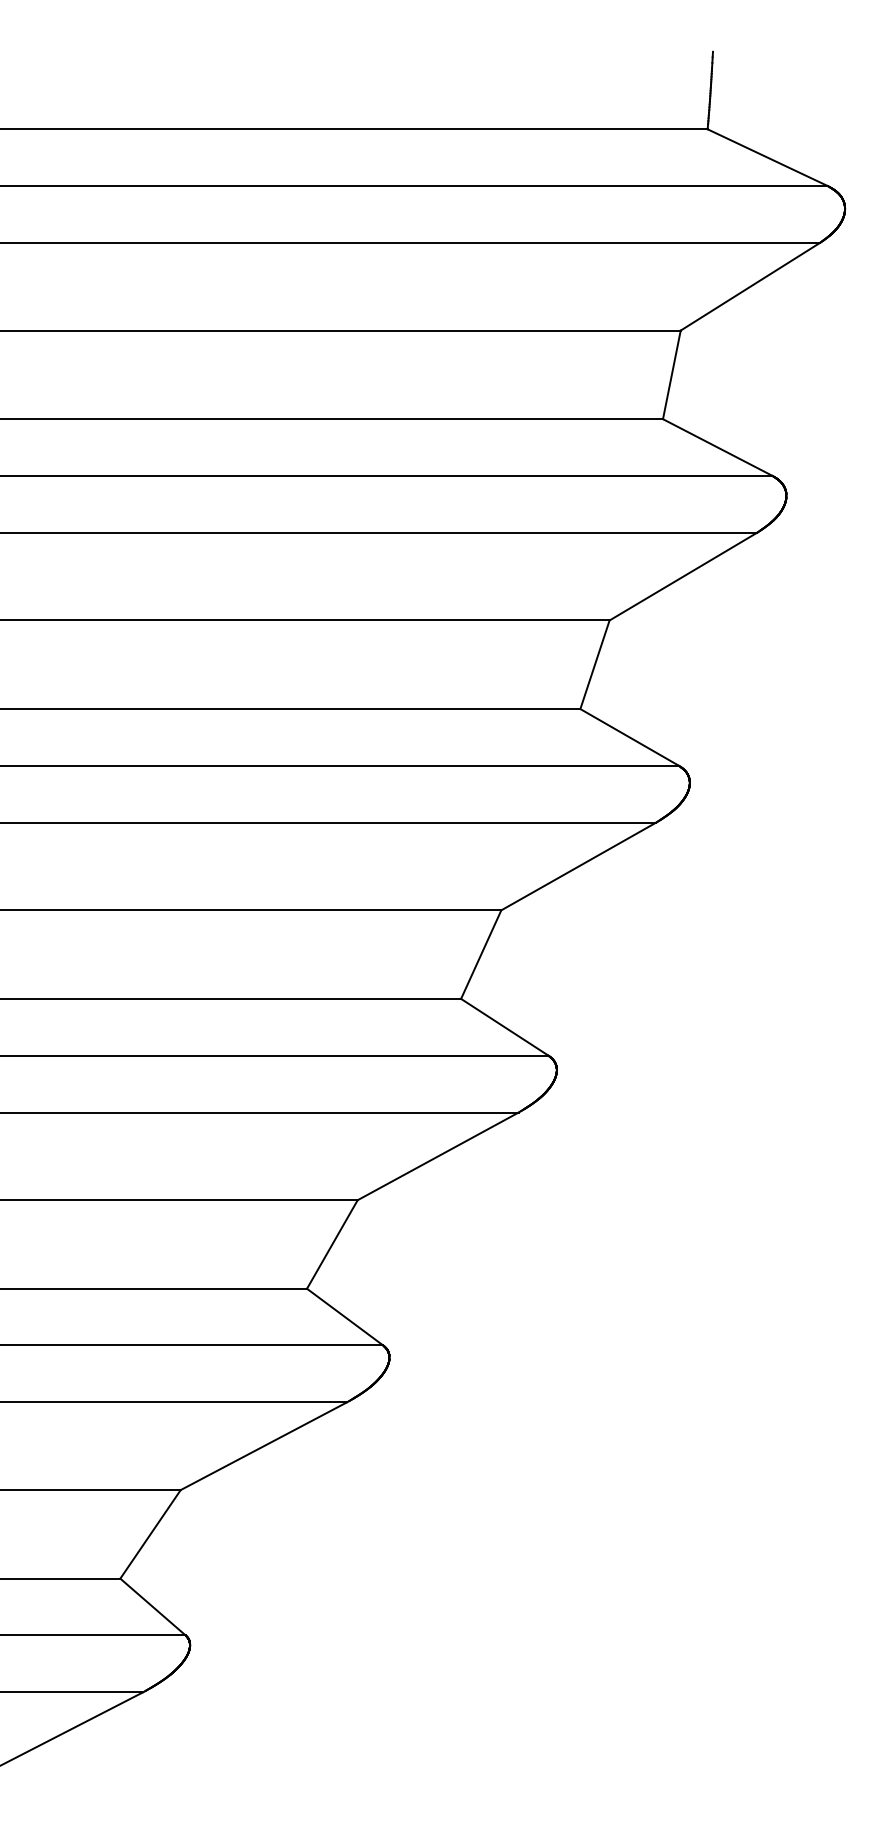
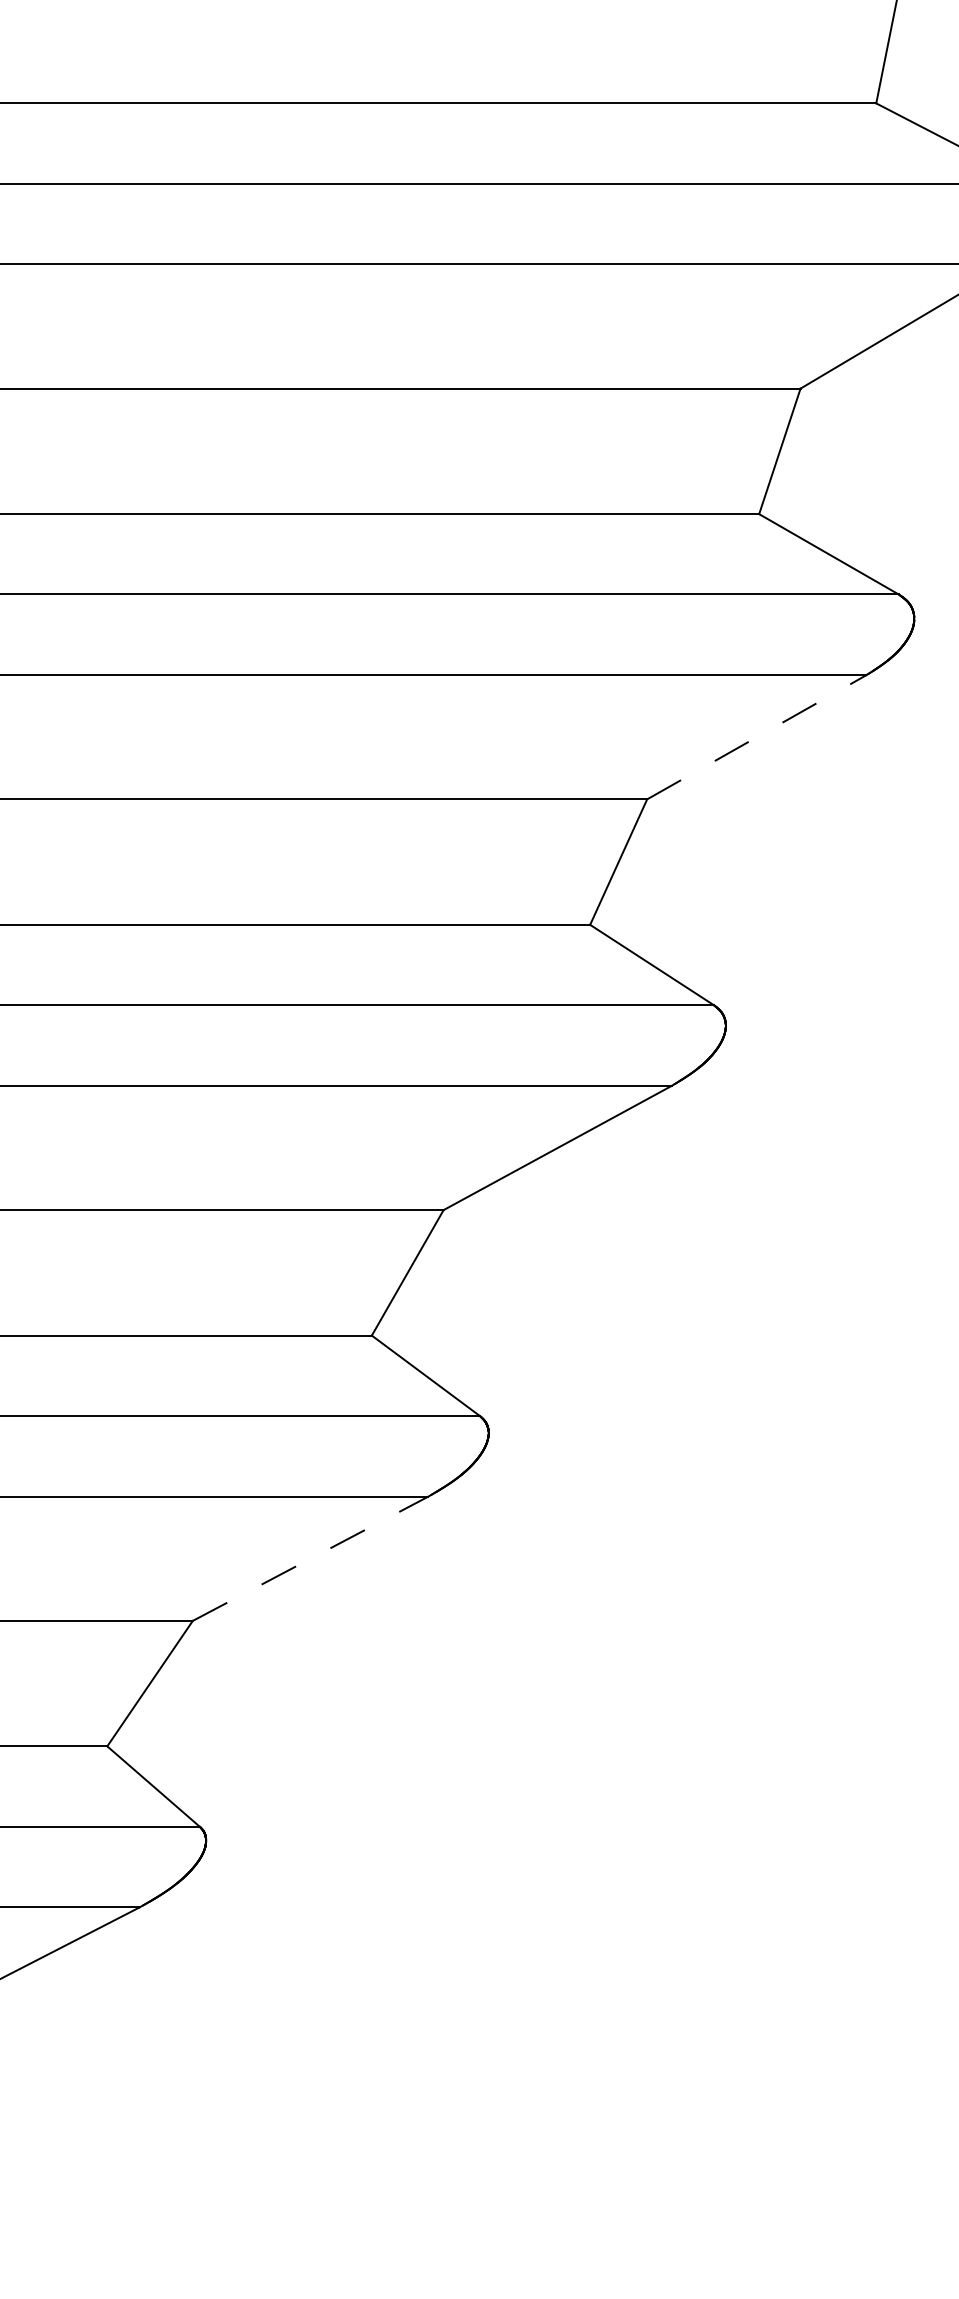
line: (578, 866) -> (756, 737), solid -> dashed
line: (263, 1446) -> (310, 1559), solid -> dashed

